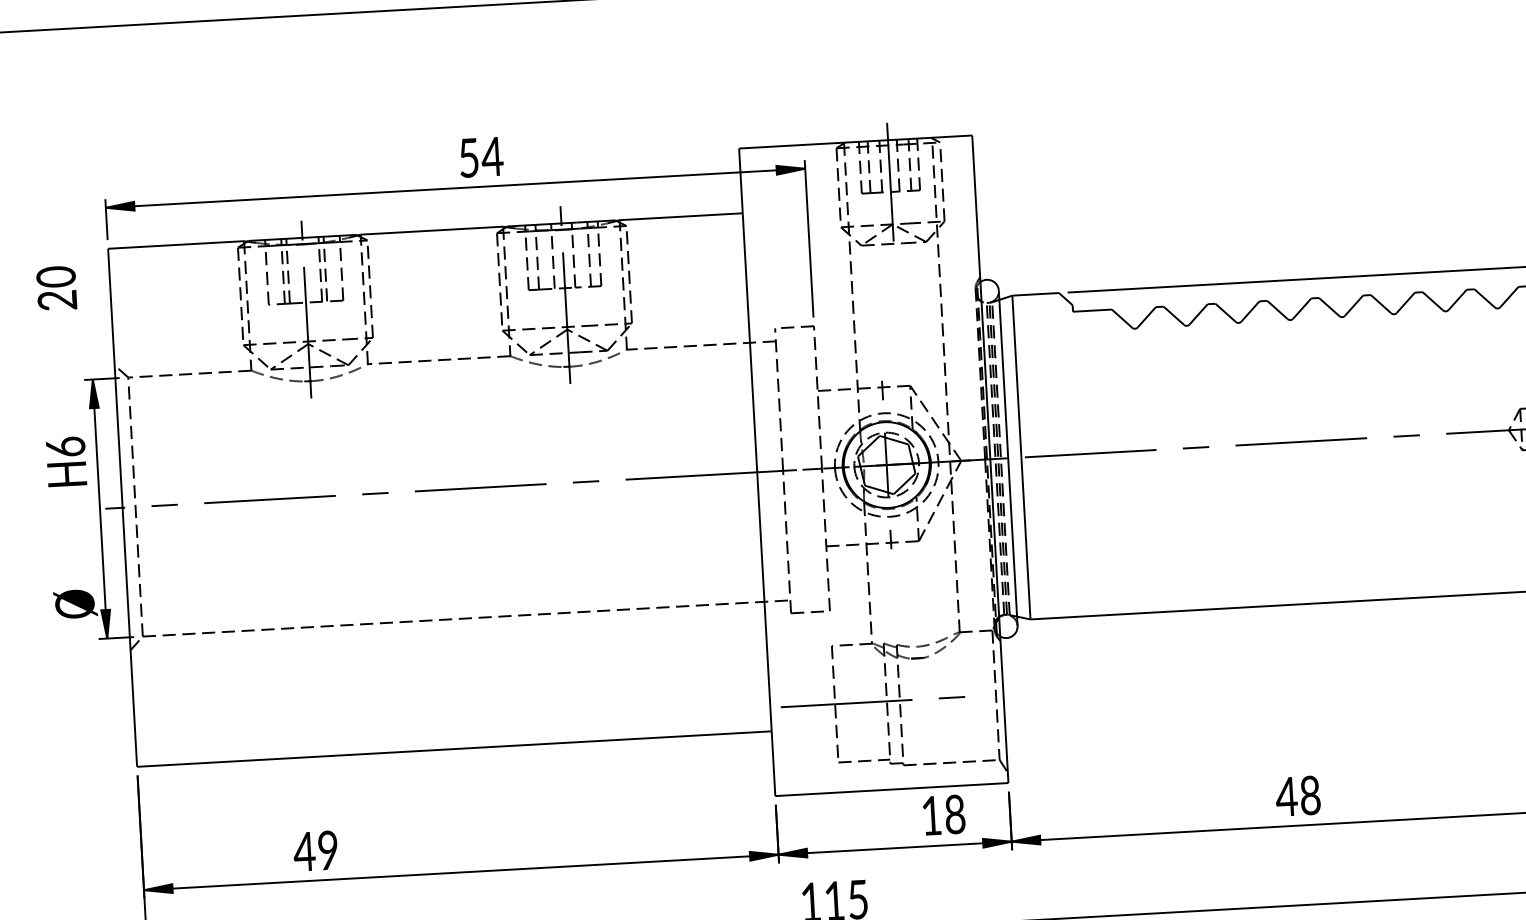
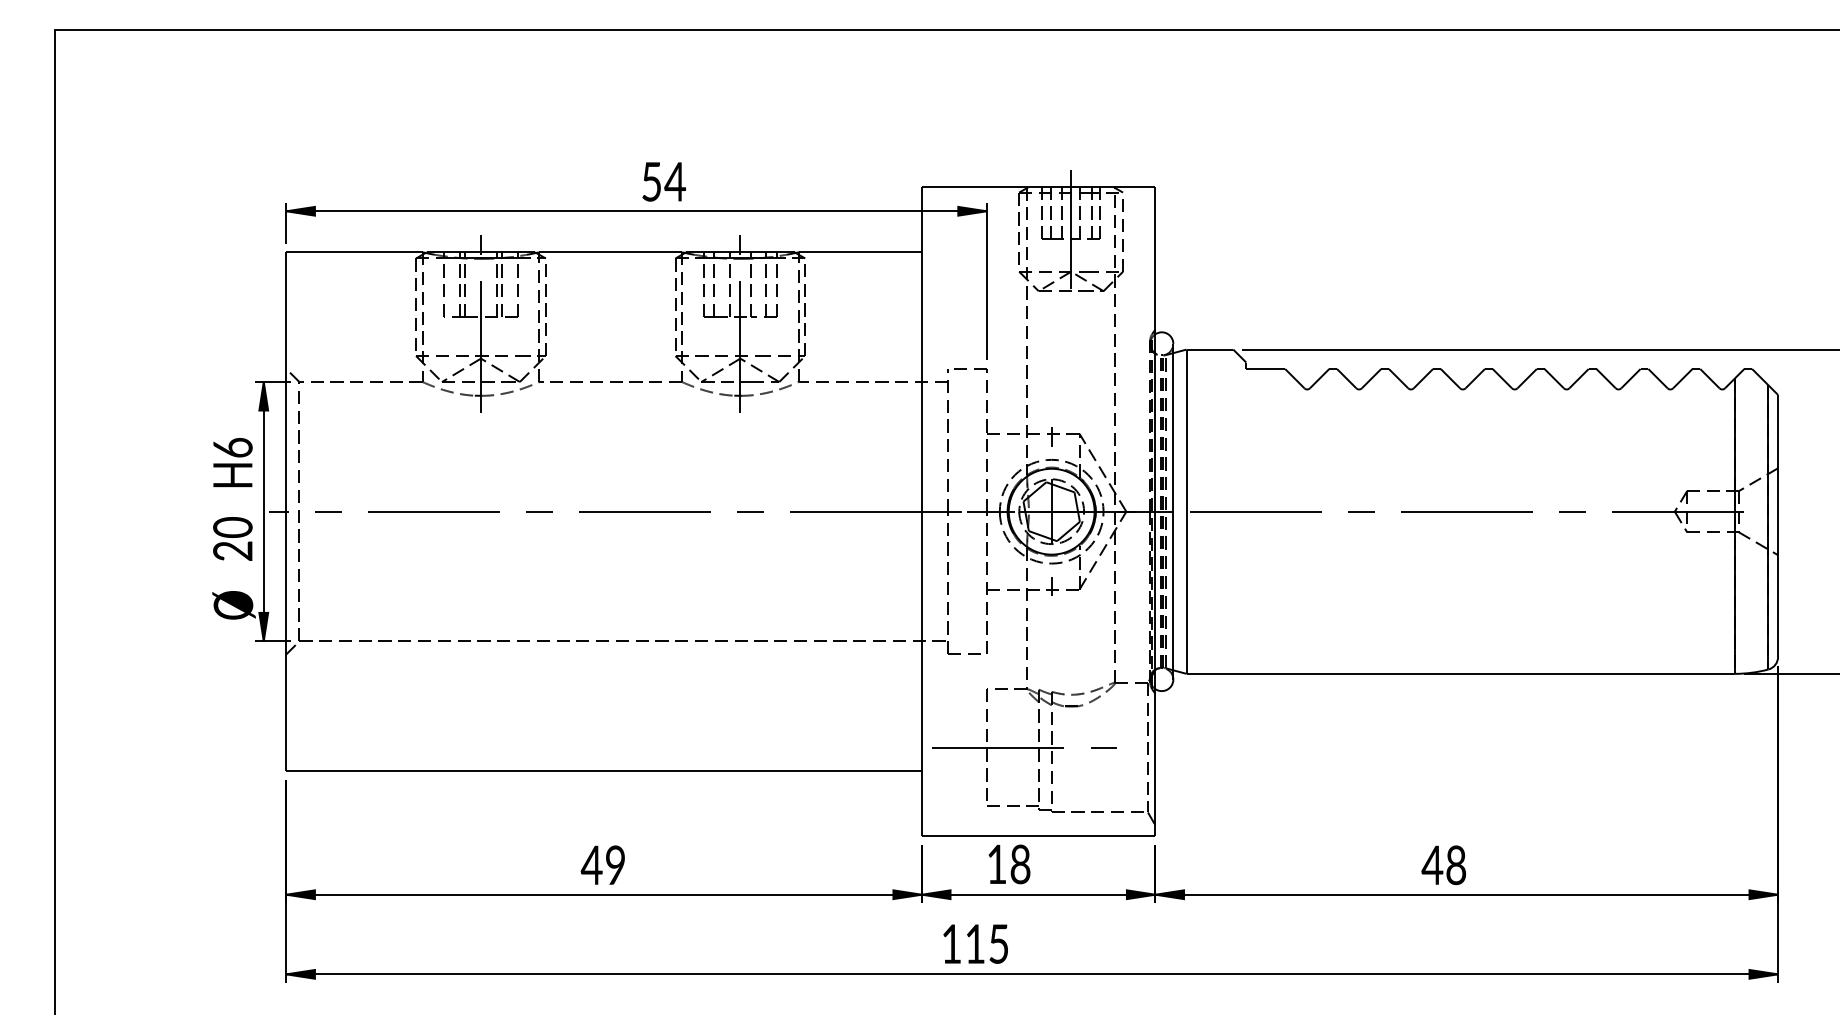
text: (56, 287) -> (232, 538), moved
text: (944, 815) -> (1009, 864), moved
text: (315, 850) -> (602, 864), moved

